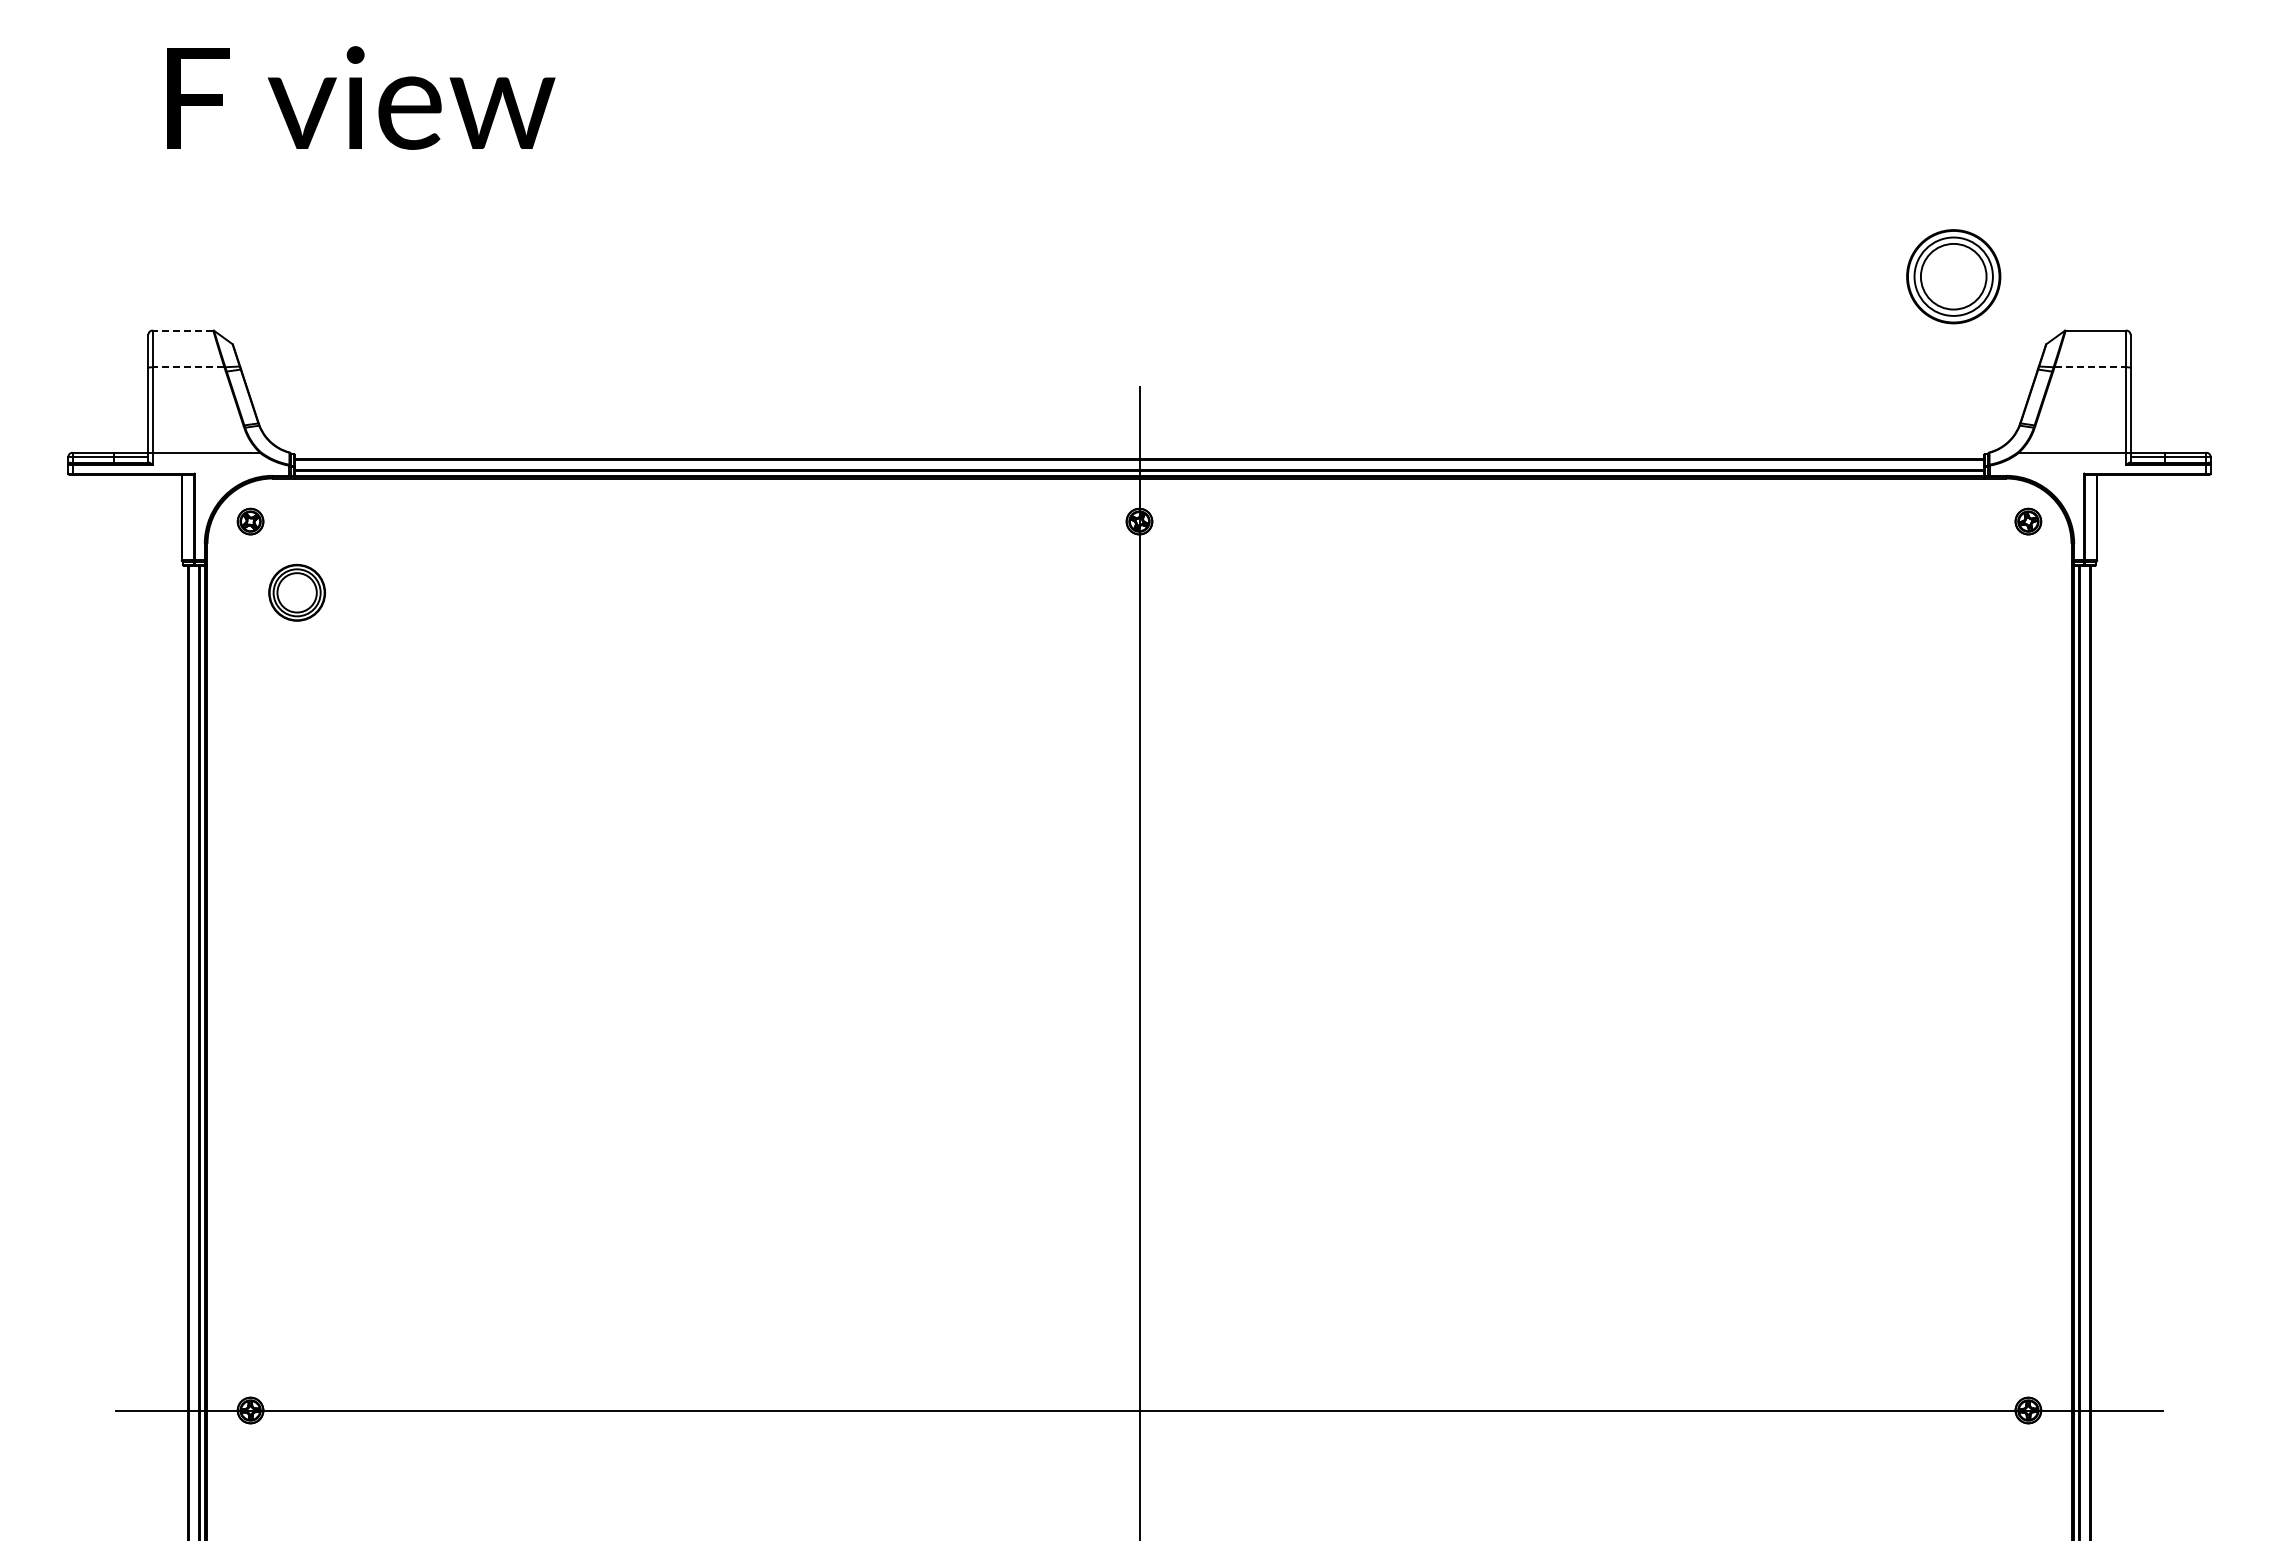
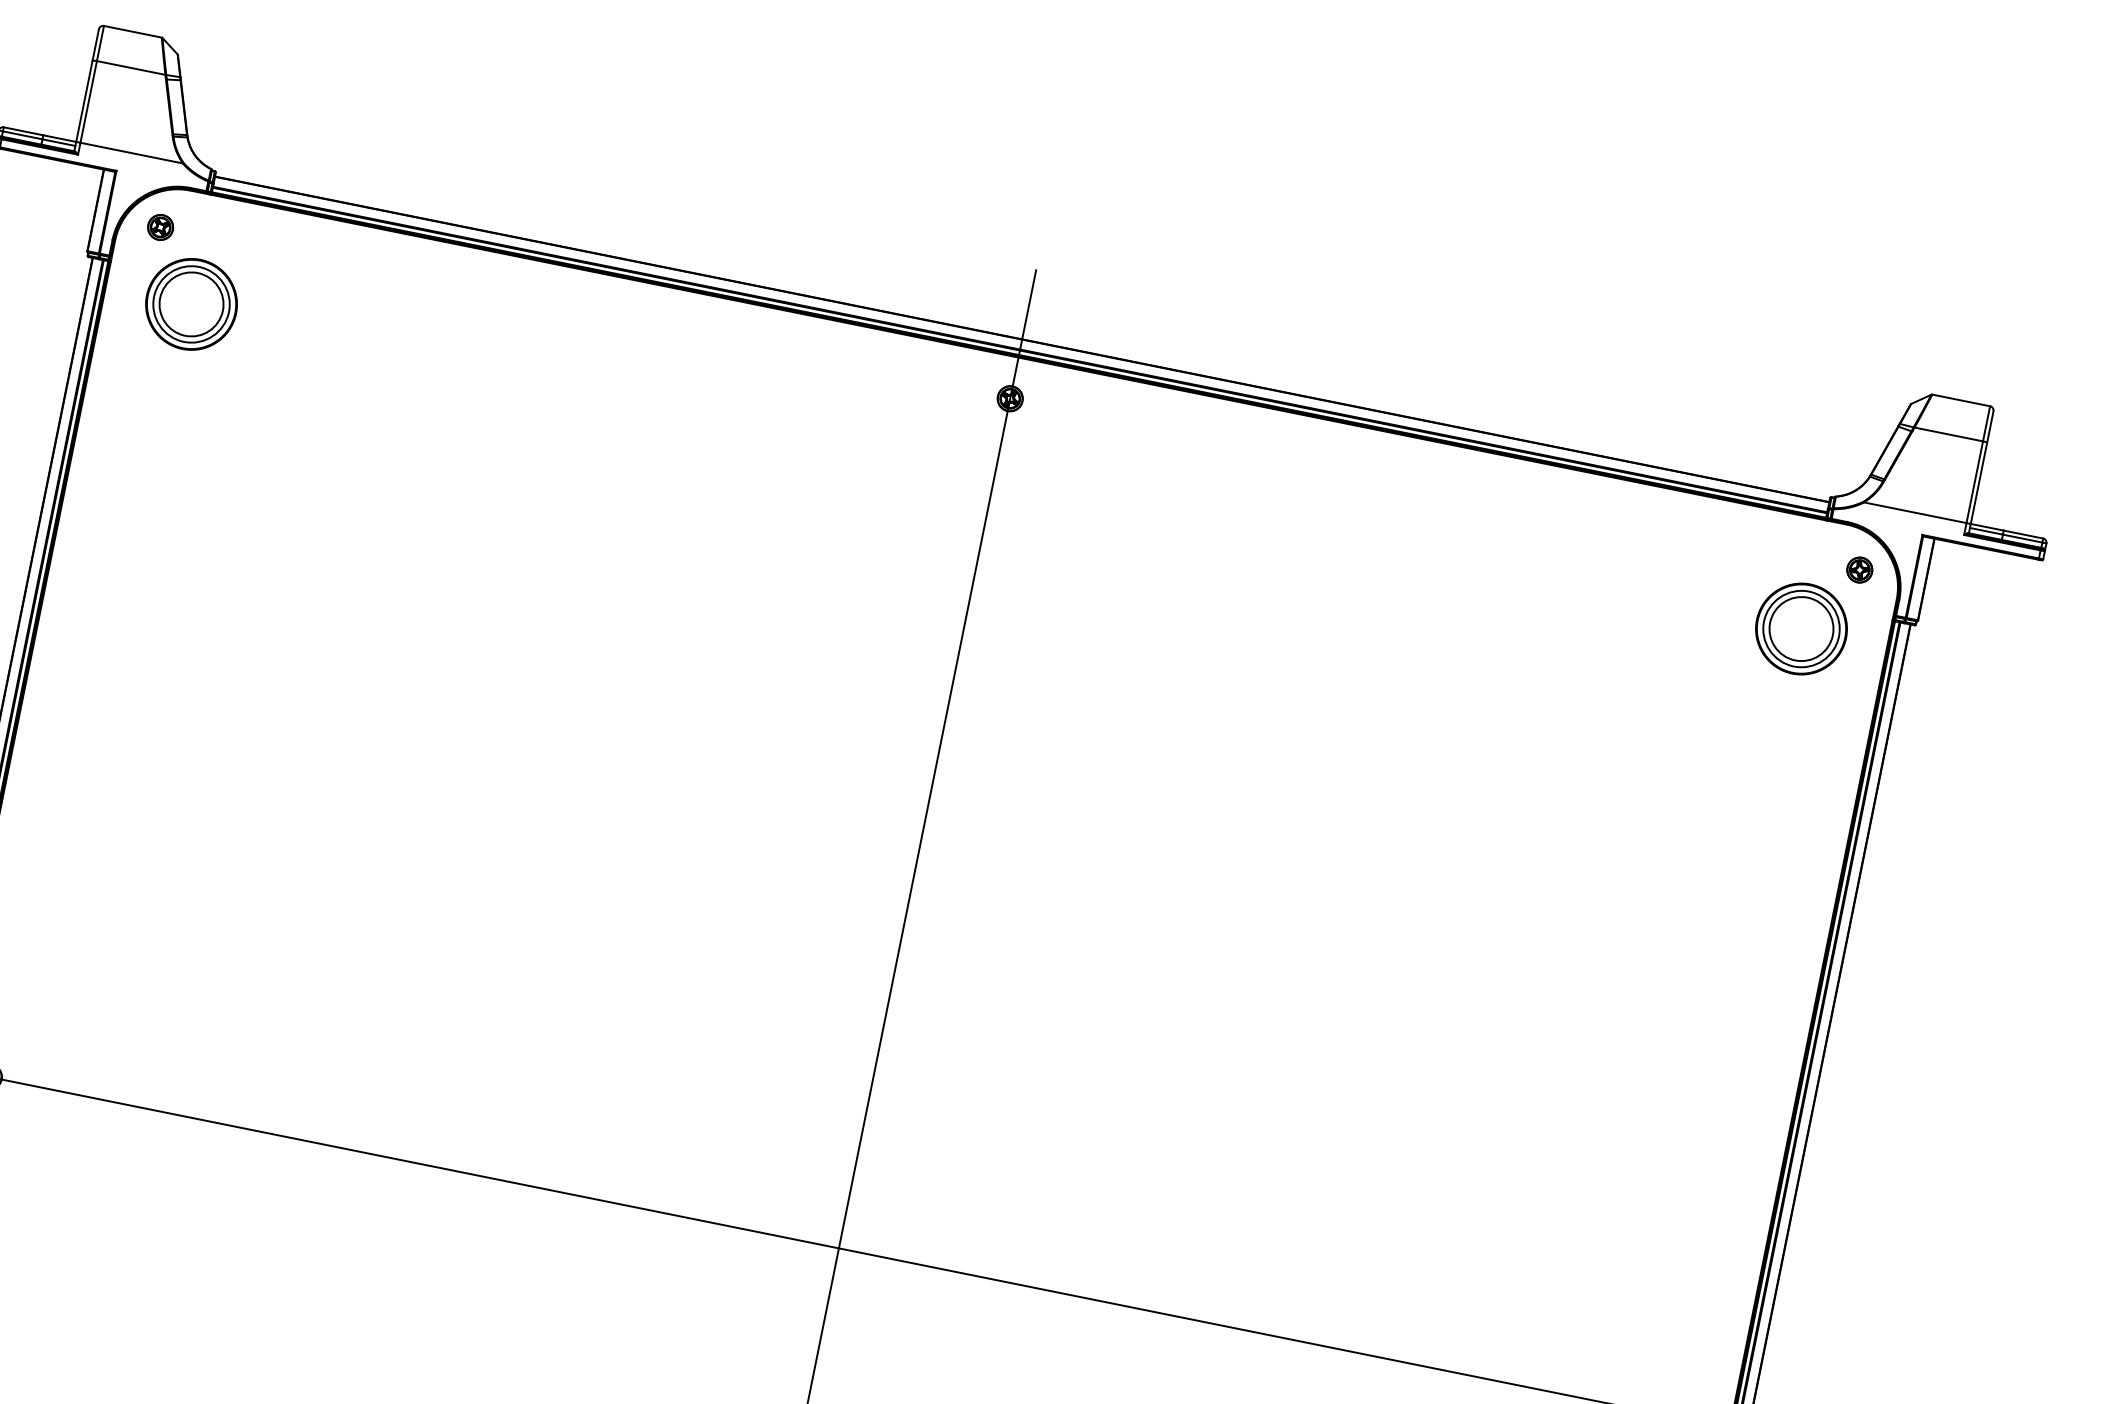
part: (1953, 276) -> (1801, 628), moved
line: (182, 330) -> (132, 31), dashed -> solid
line: (188, 367) -> (131, 68), dashed -> solid
line: (2090, 367) -> (1948, 434), dashed -> solid
part: (296, 592) -> (190, 304), size x1.67

